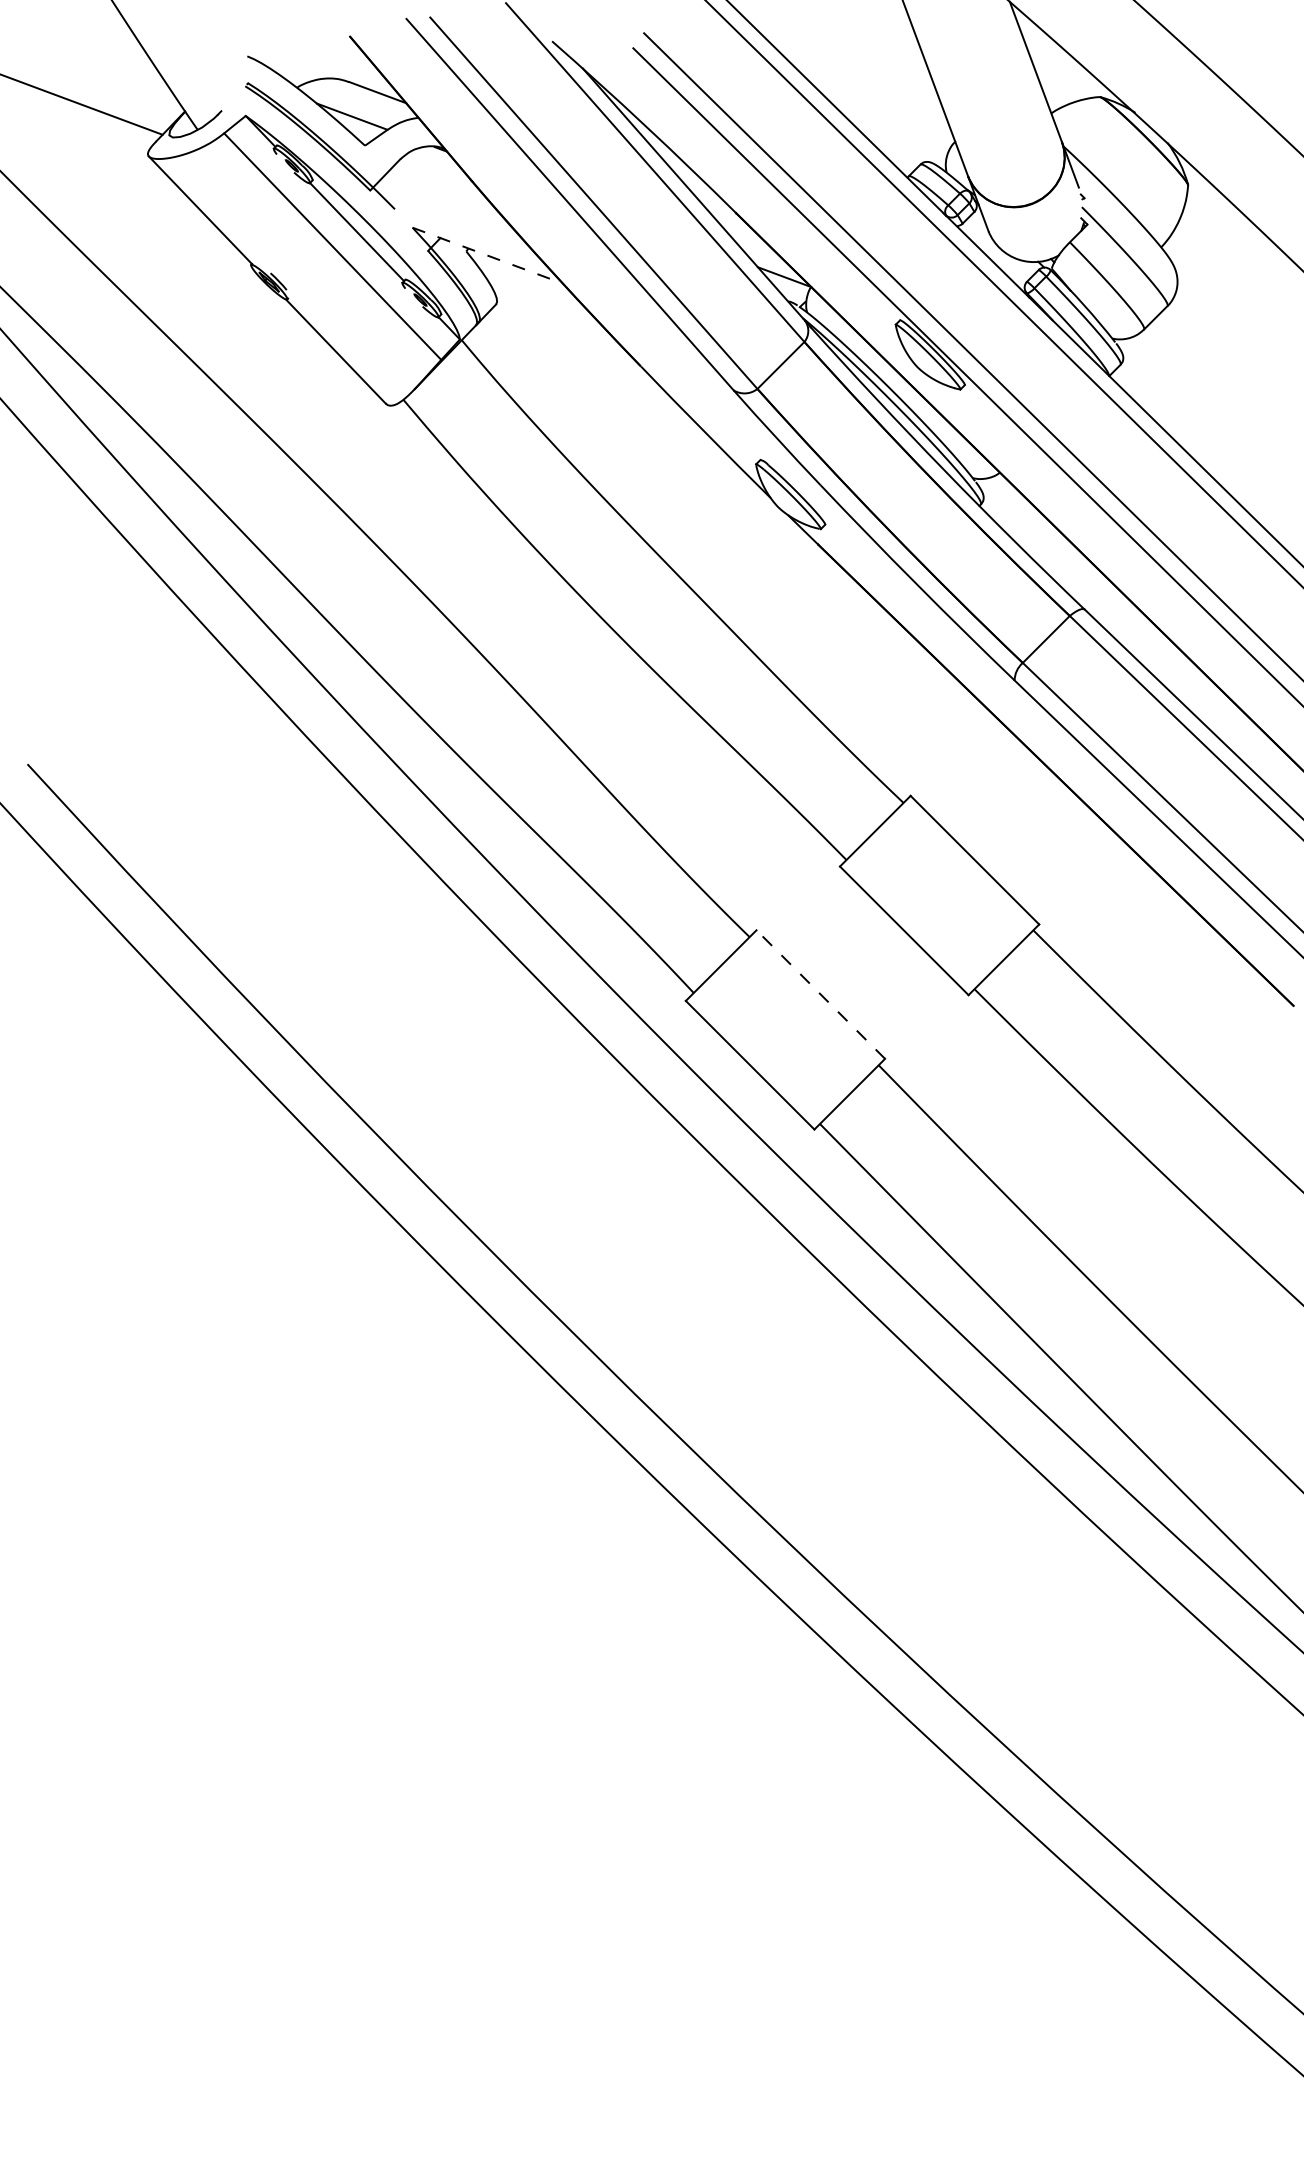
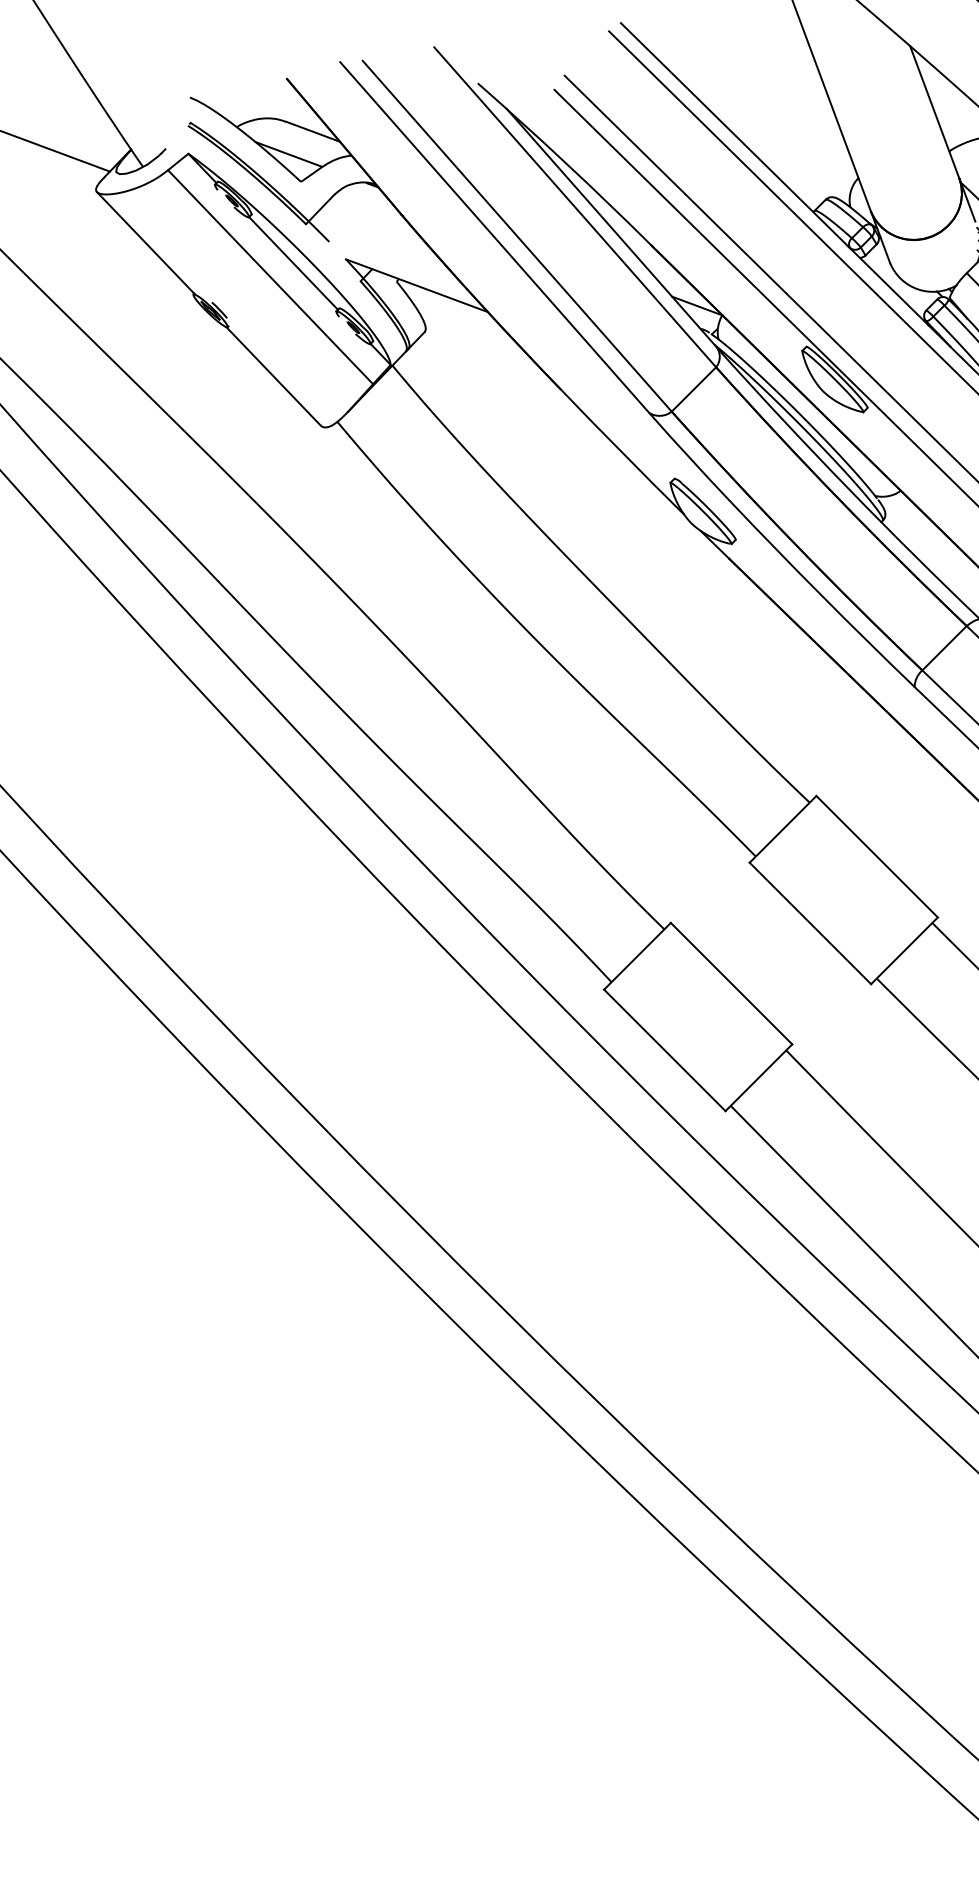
line: (488, 255) -> (417, 285), dashed -> solid
line: (820, 994) -> (731, 983), dashed -> solid

